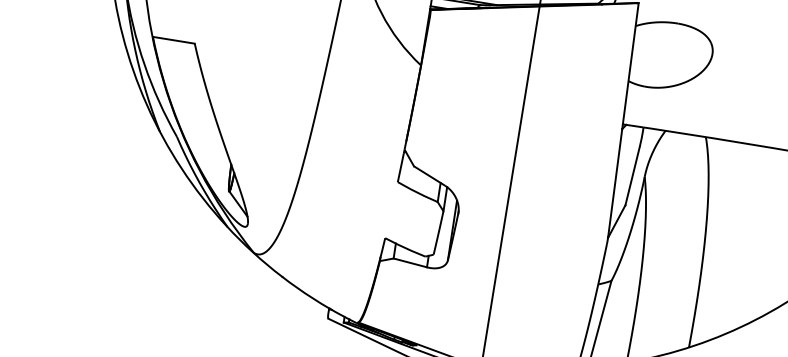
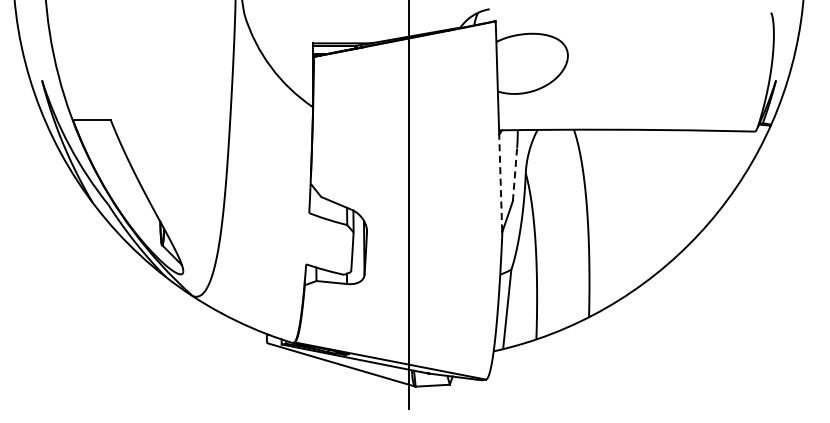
line: (633, 176) -> (515, 174), solid -> dashed
line: (615, 182) -> (500, 182), solid -> dashed

